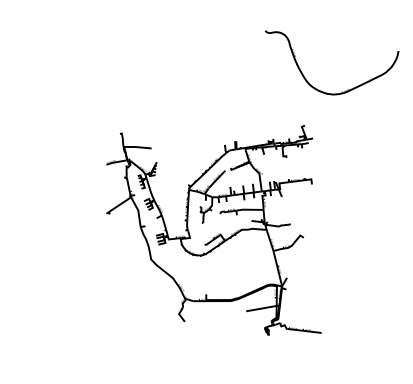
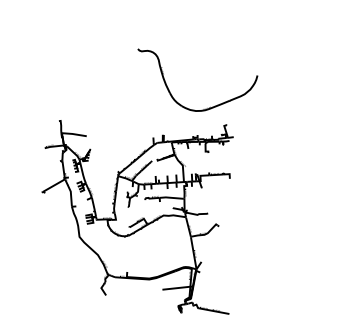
part: (321, 90) -> (185, 106), moved

